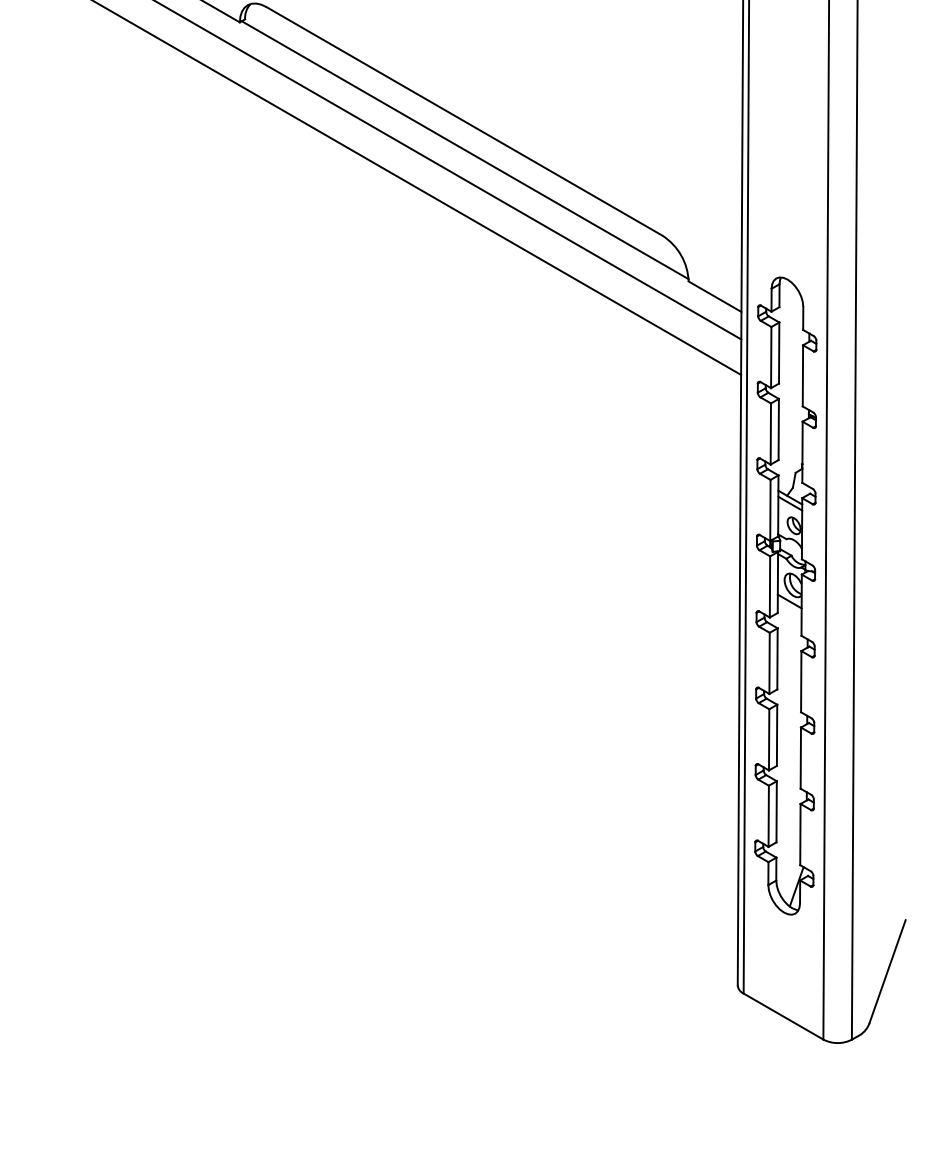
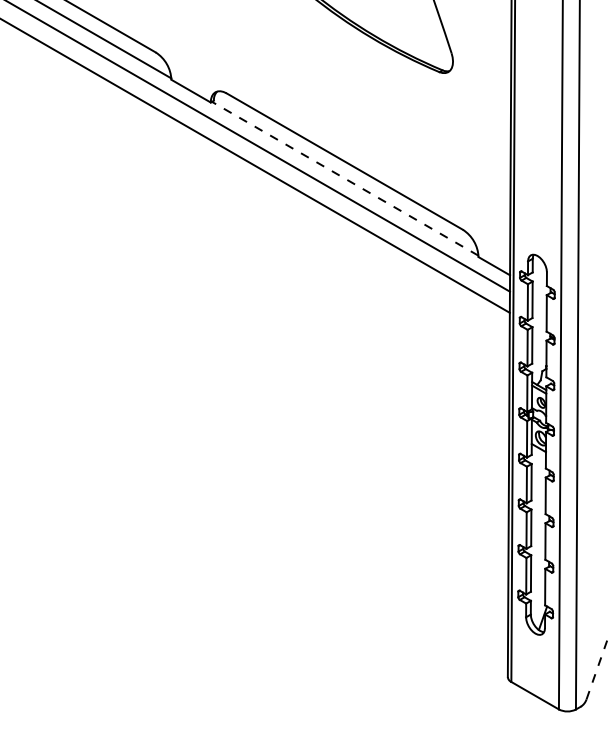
line: (465, 149) -> (345, 178), solid -> dashed
line: (888, 970) -> (597, 668), solid -> dashed

